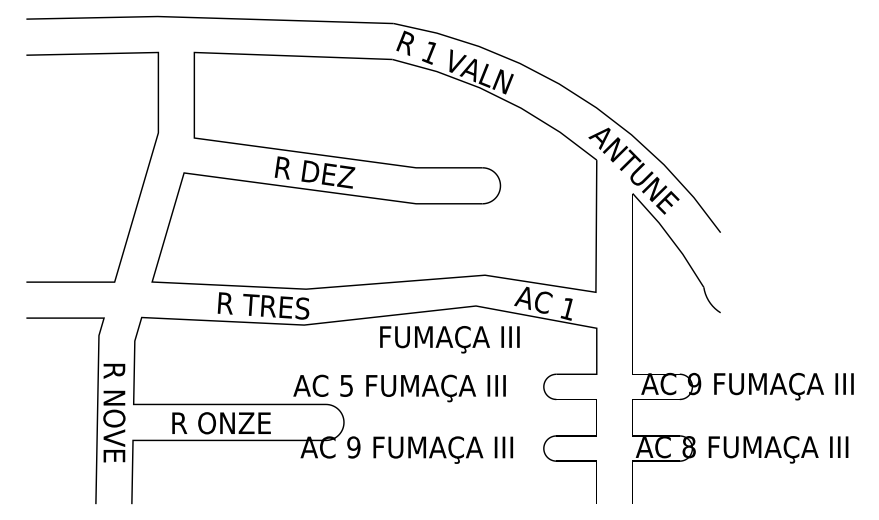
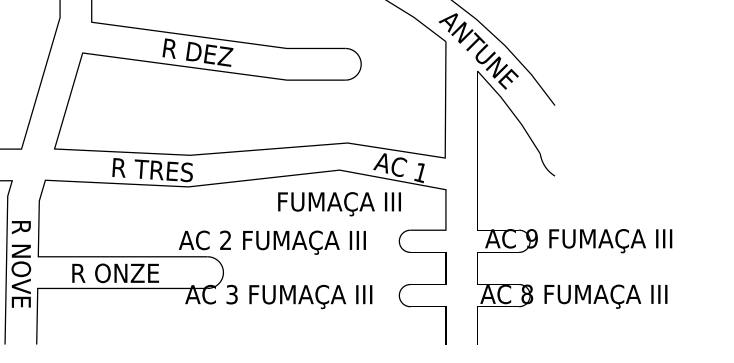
text: (449, 339) -> (339, 204), moved
text: (346, 385) -> (225, 240), 5 -> 2
text: (353, 447) -> (231, 294), 9 -> 3

